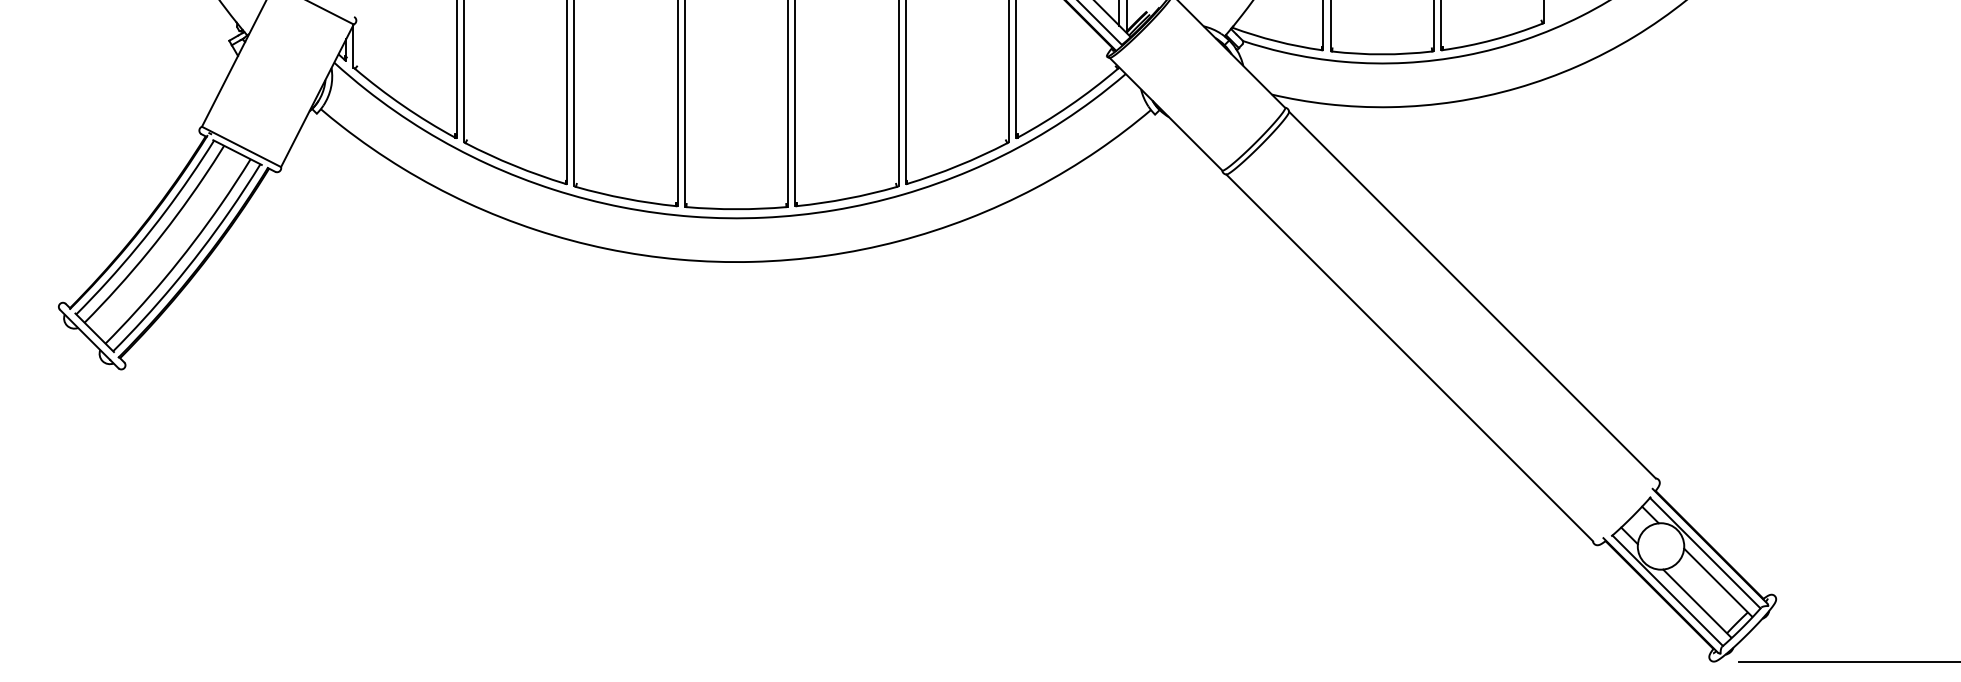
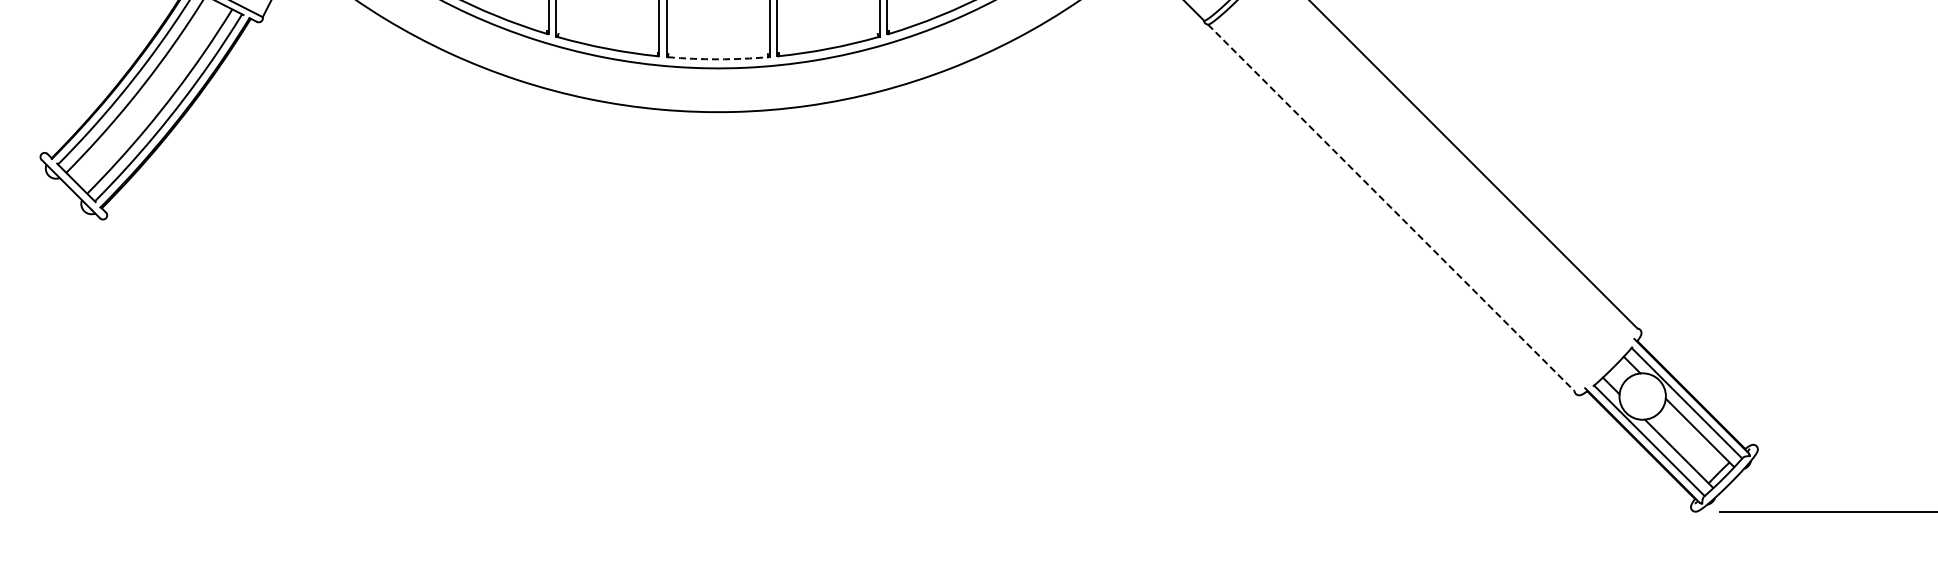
arc: (736, 209) -> (718, 59), solid -> dashed
line: (1410, 358) -> (1392, 208), solid -> dashed

